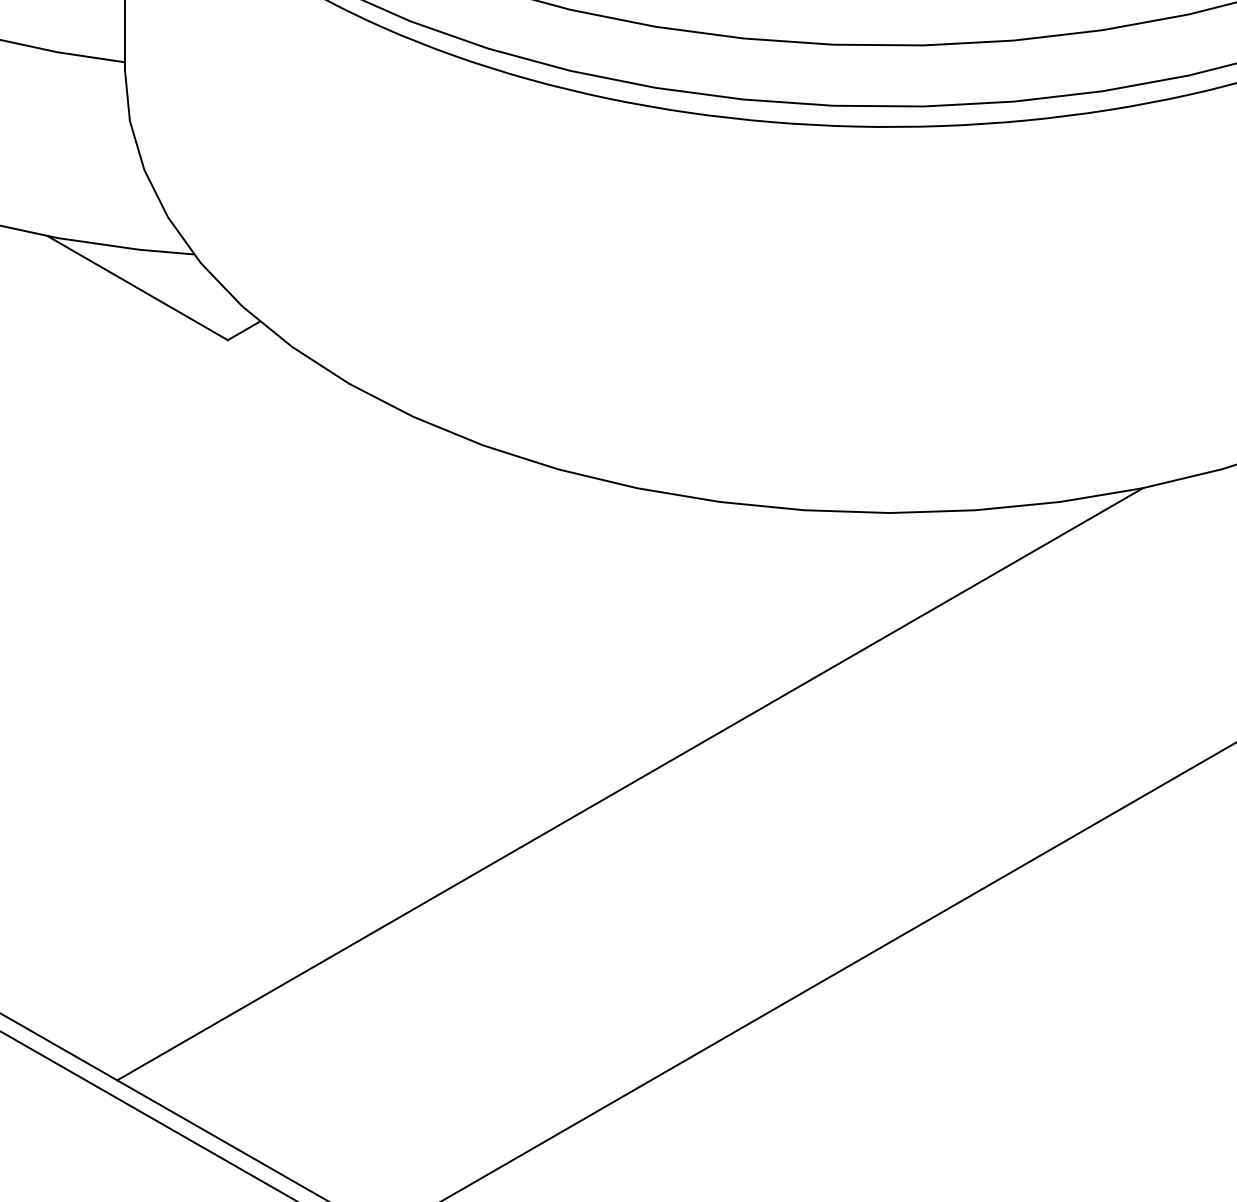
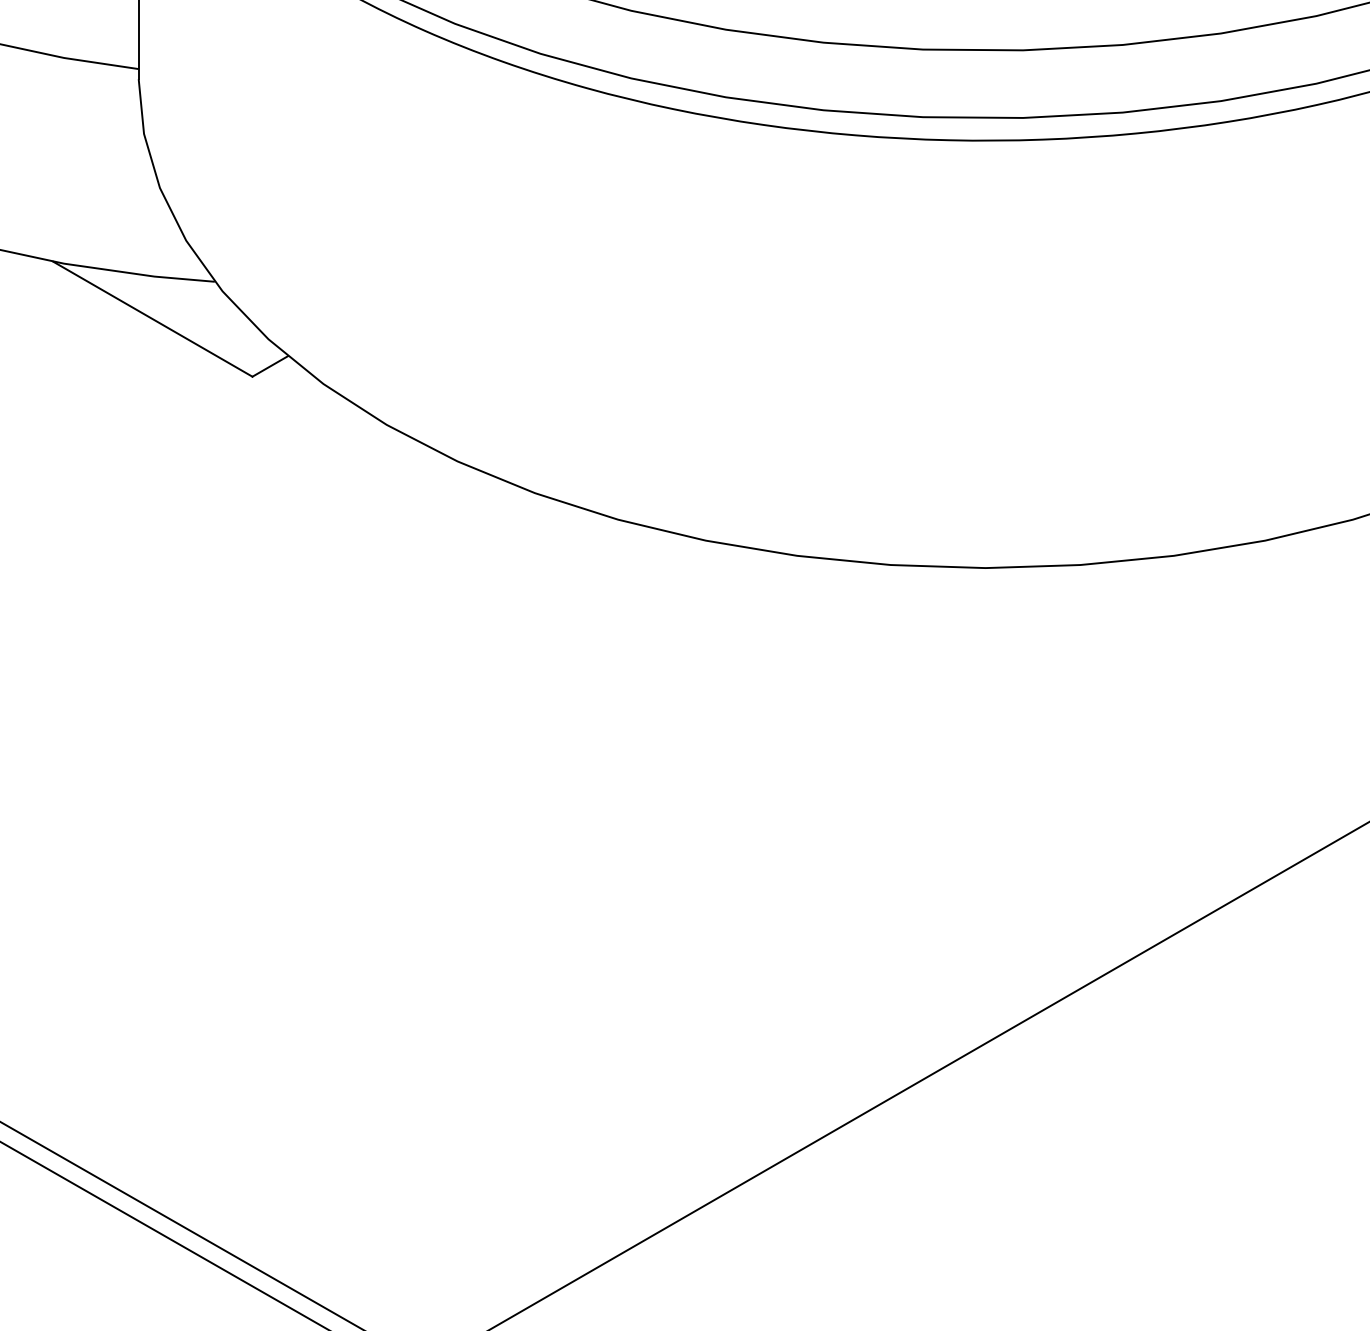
line: (630, 784) -> (698, 868), removed

